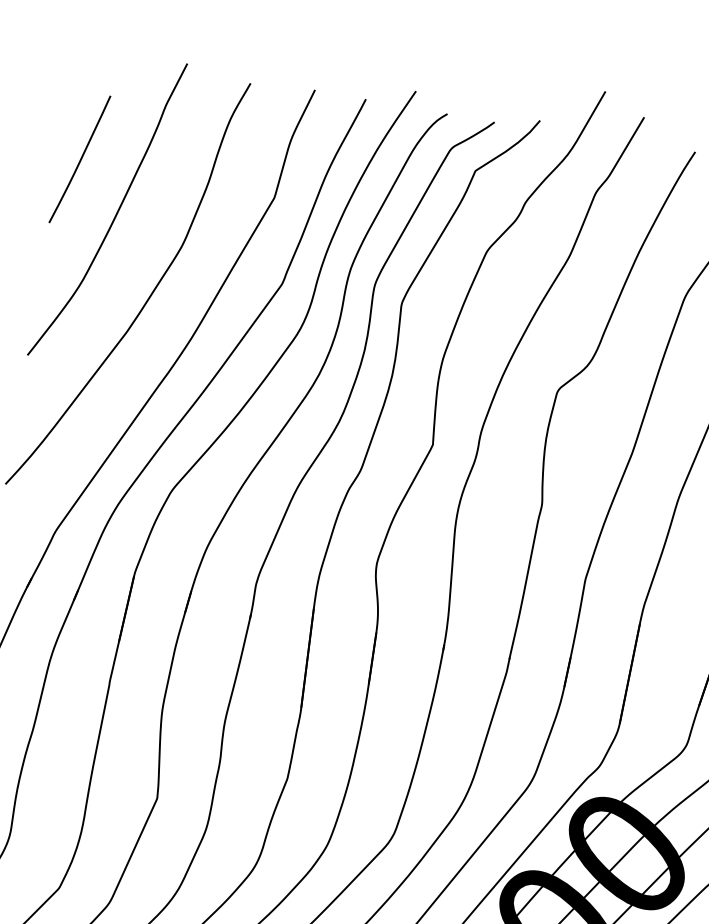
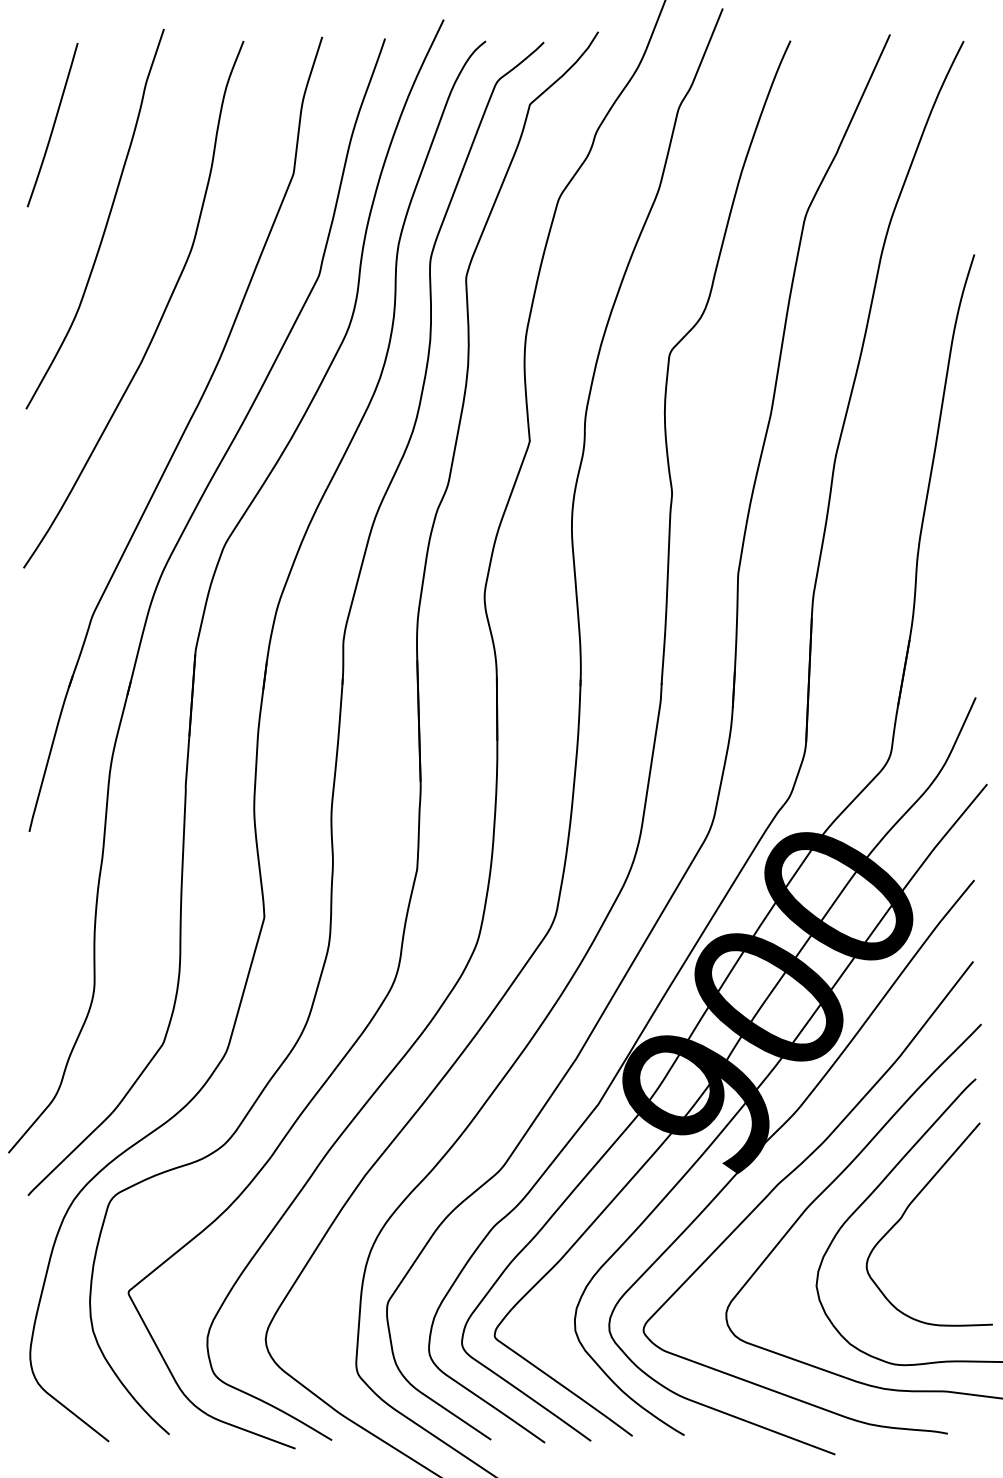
curve: (80, 159) -> (53, 125), moved

